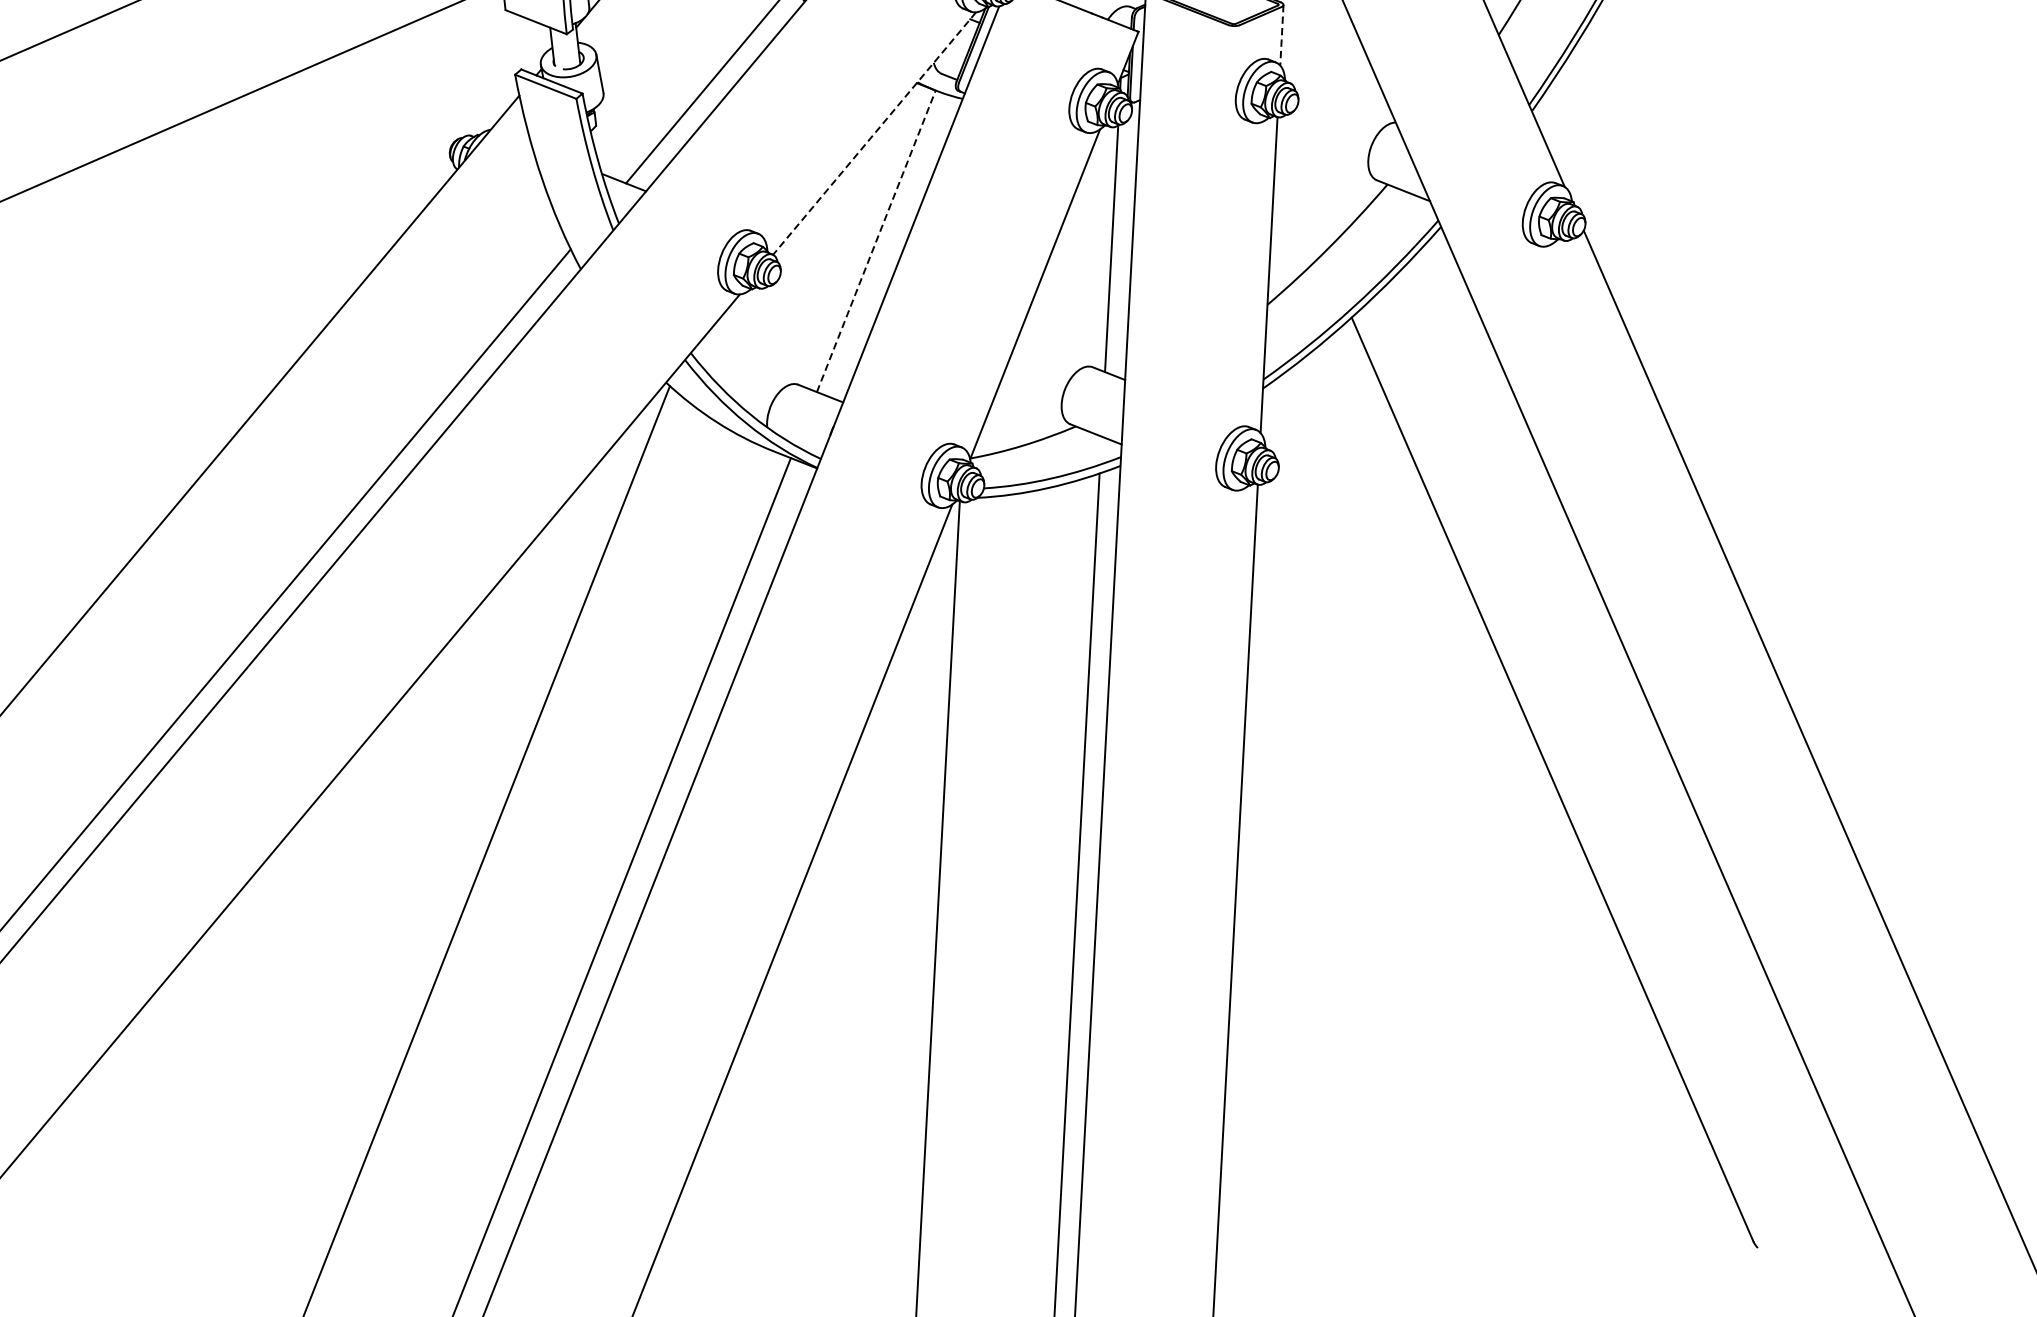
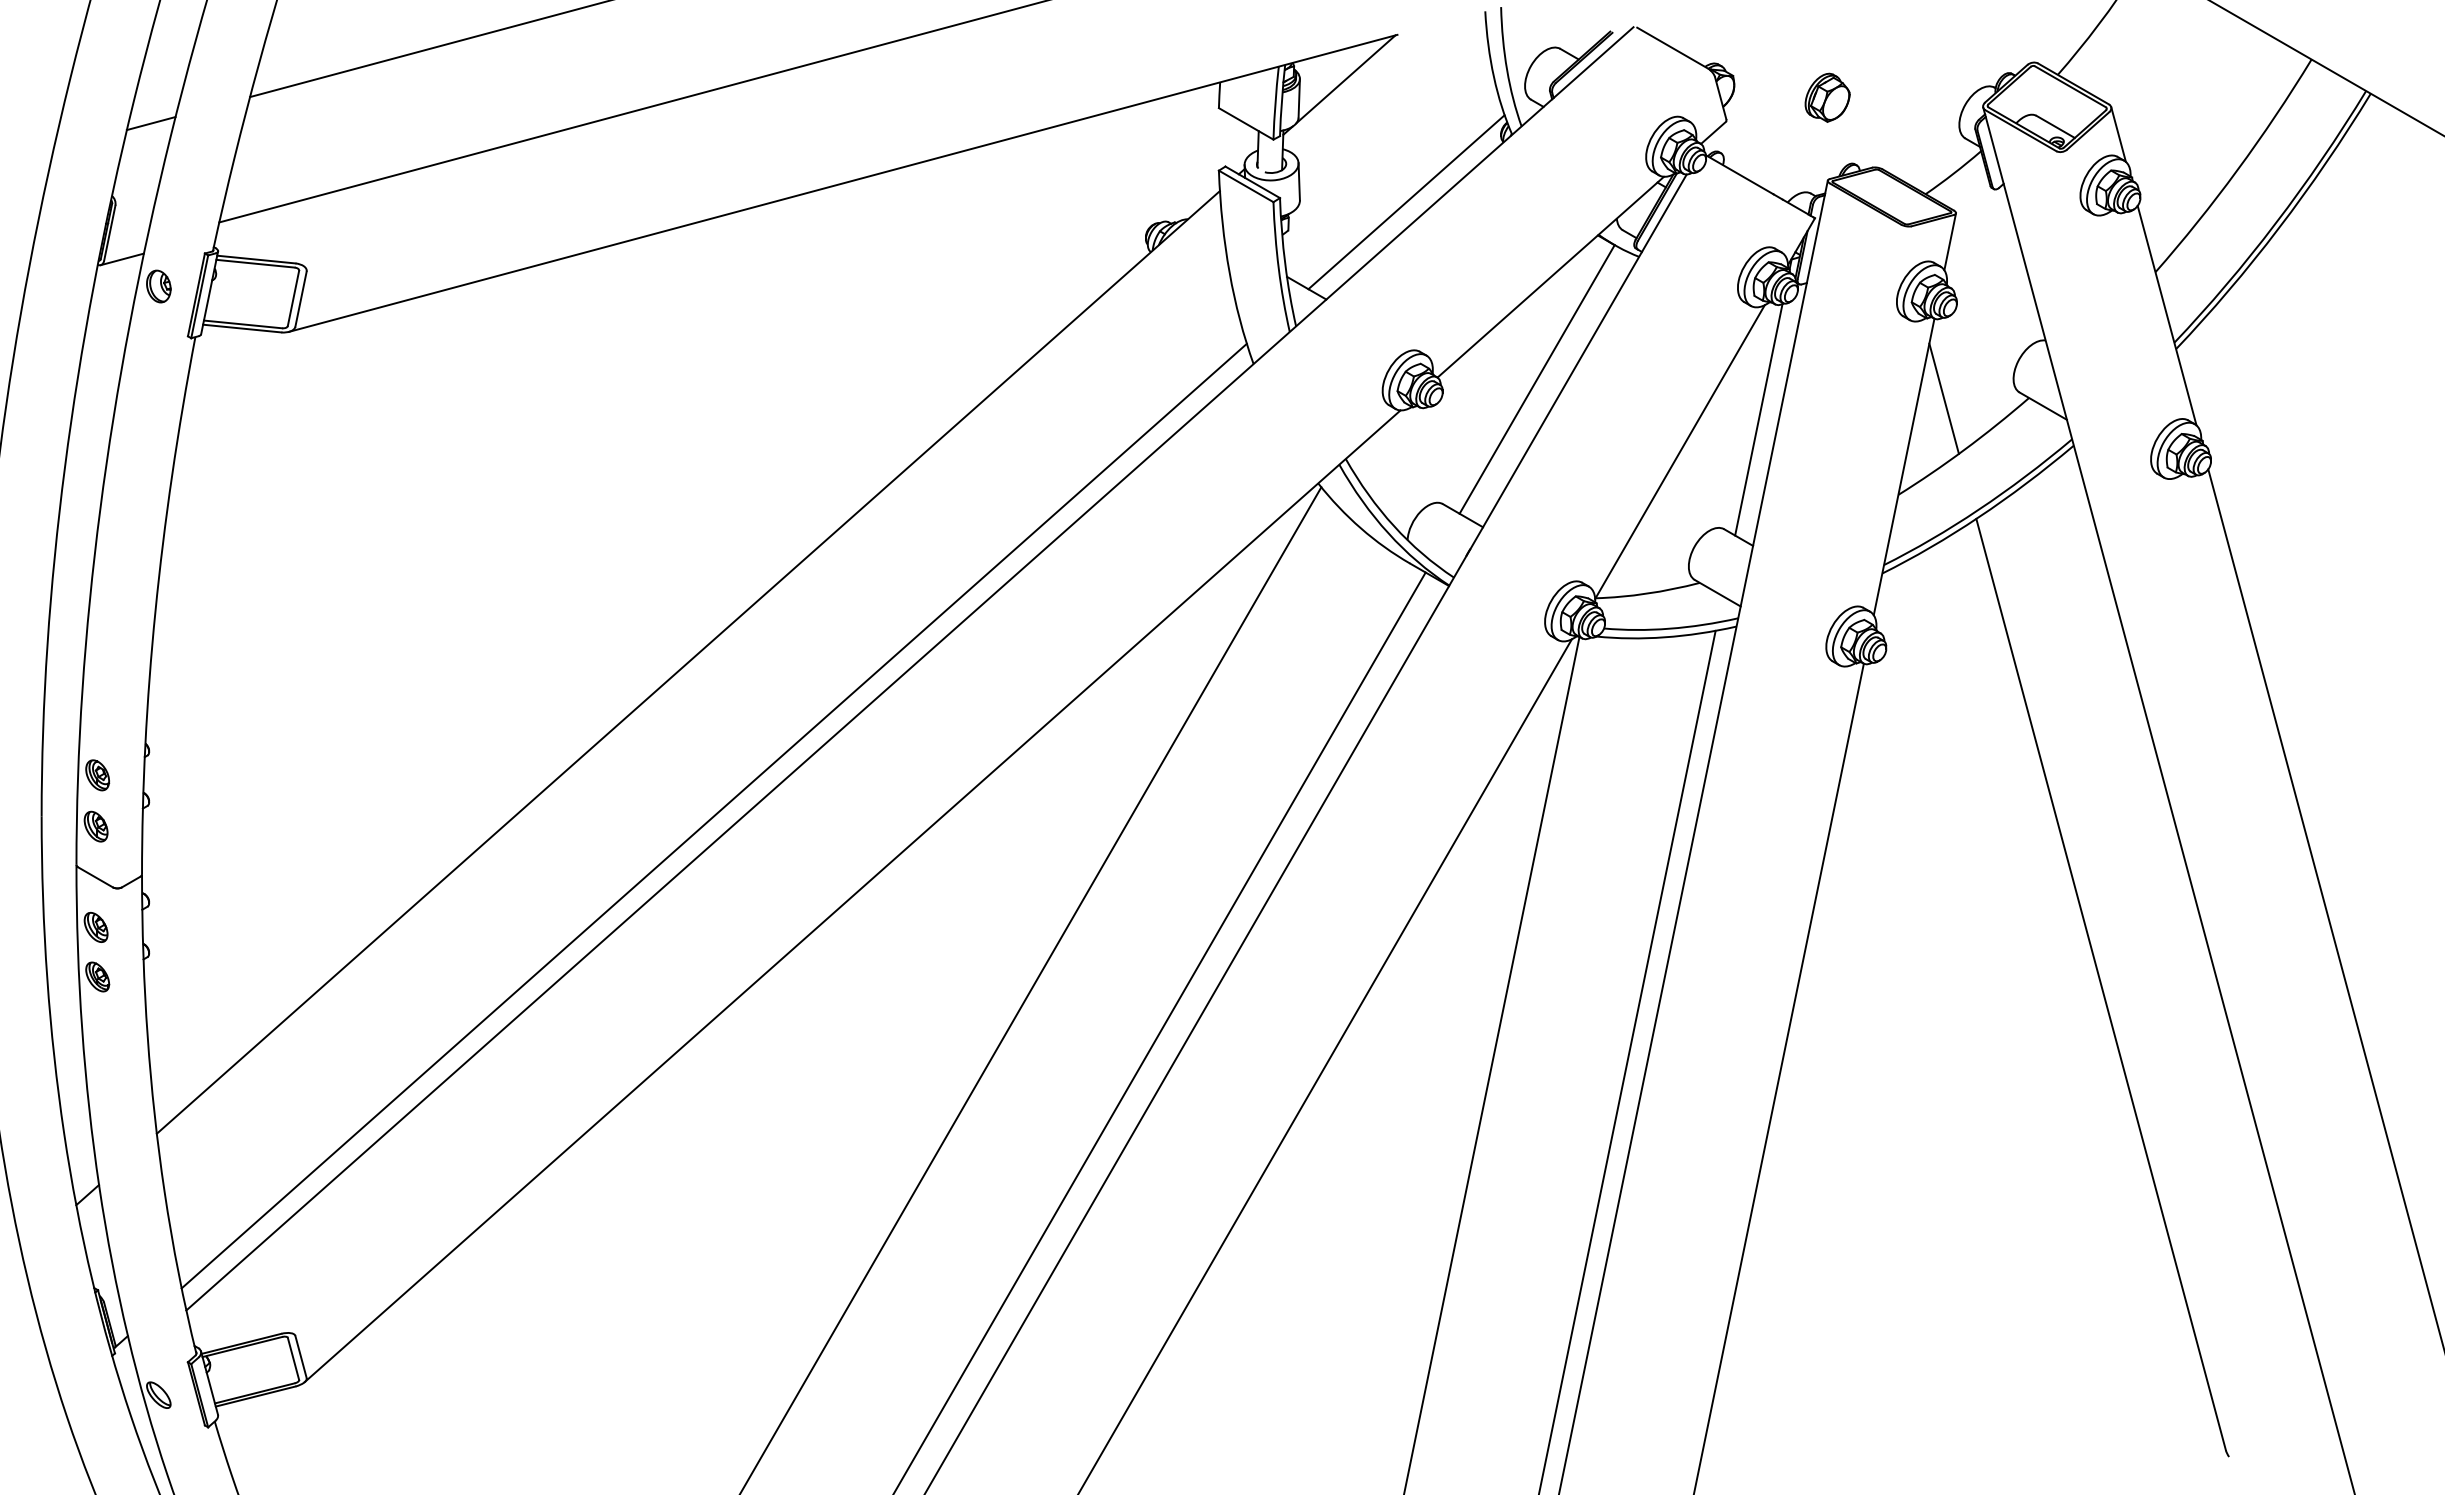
line: (1282, 35) -> (1950, 242), dashed -> solid
line: (874, 133) -> (1550, 277), dashed -> solid
line: (1299, 198) -> (1943, 398), added
line: (876, 241) -> (1537, 379), dashed -> solid

